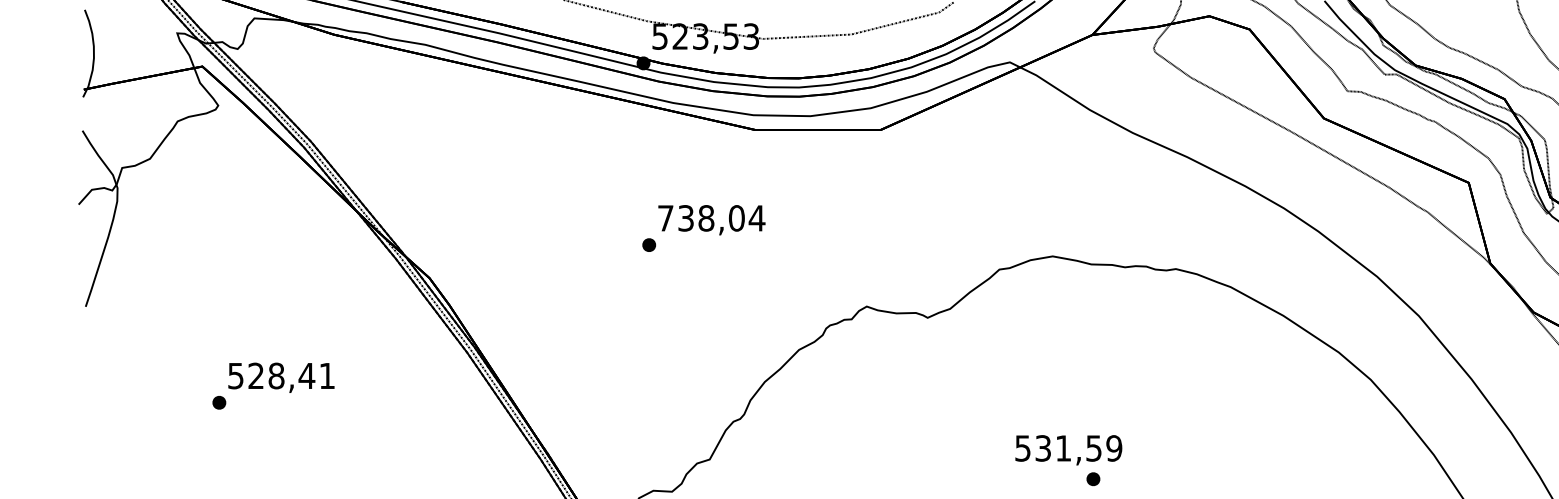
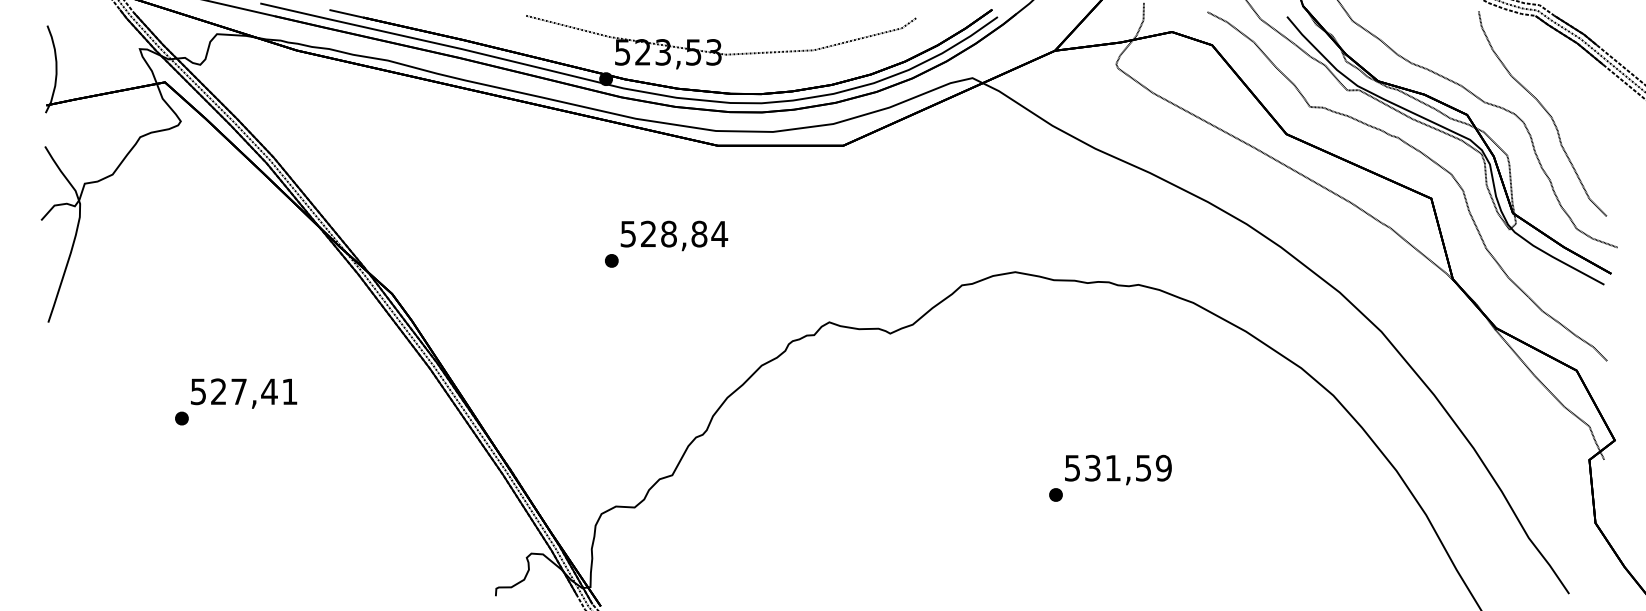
text: (700, 218) -> (663, 234), 738,04 -> 528,84
text: (276, 375) -> (239, 391), 528,41 -> 527,41
text: (1068, 449) -> (1118, 469), moved

